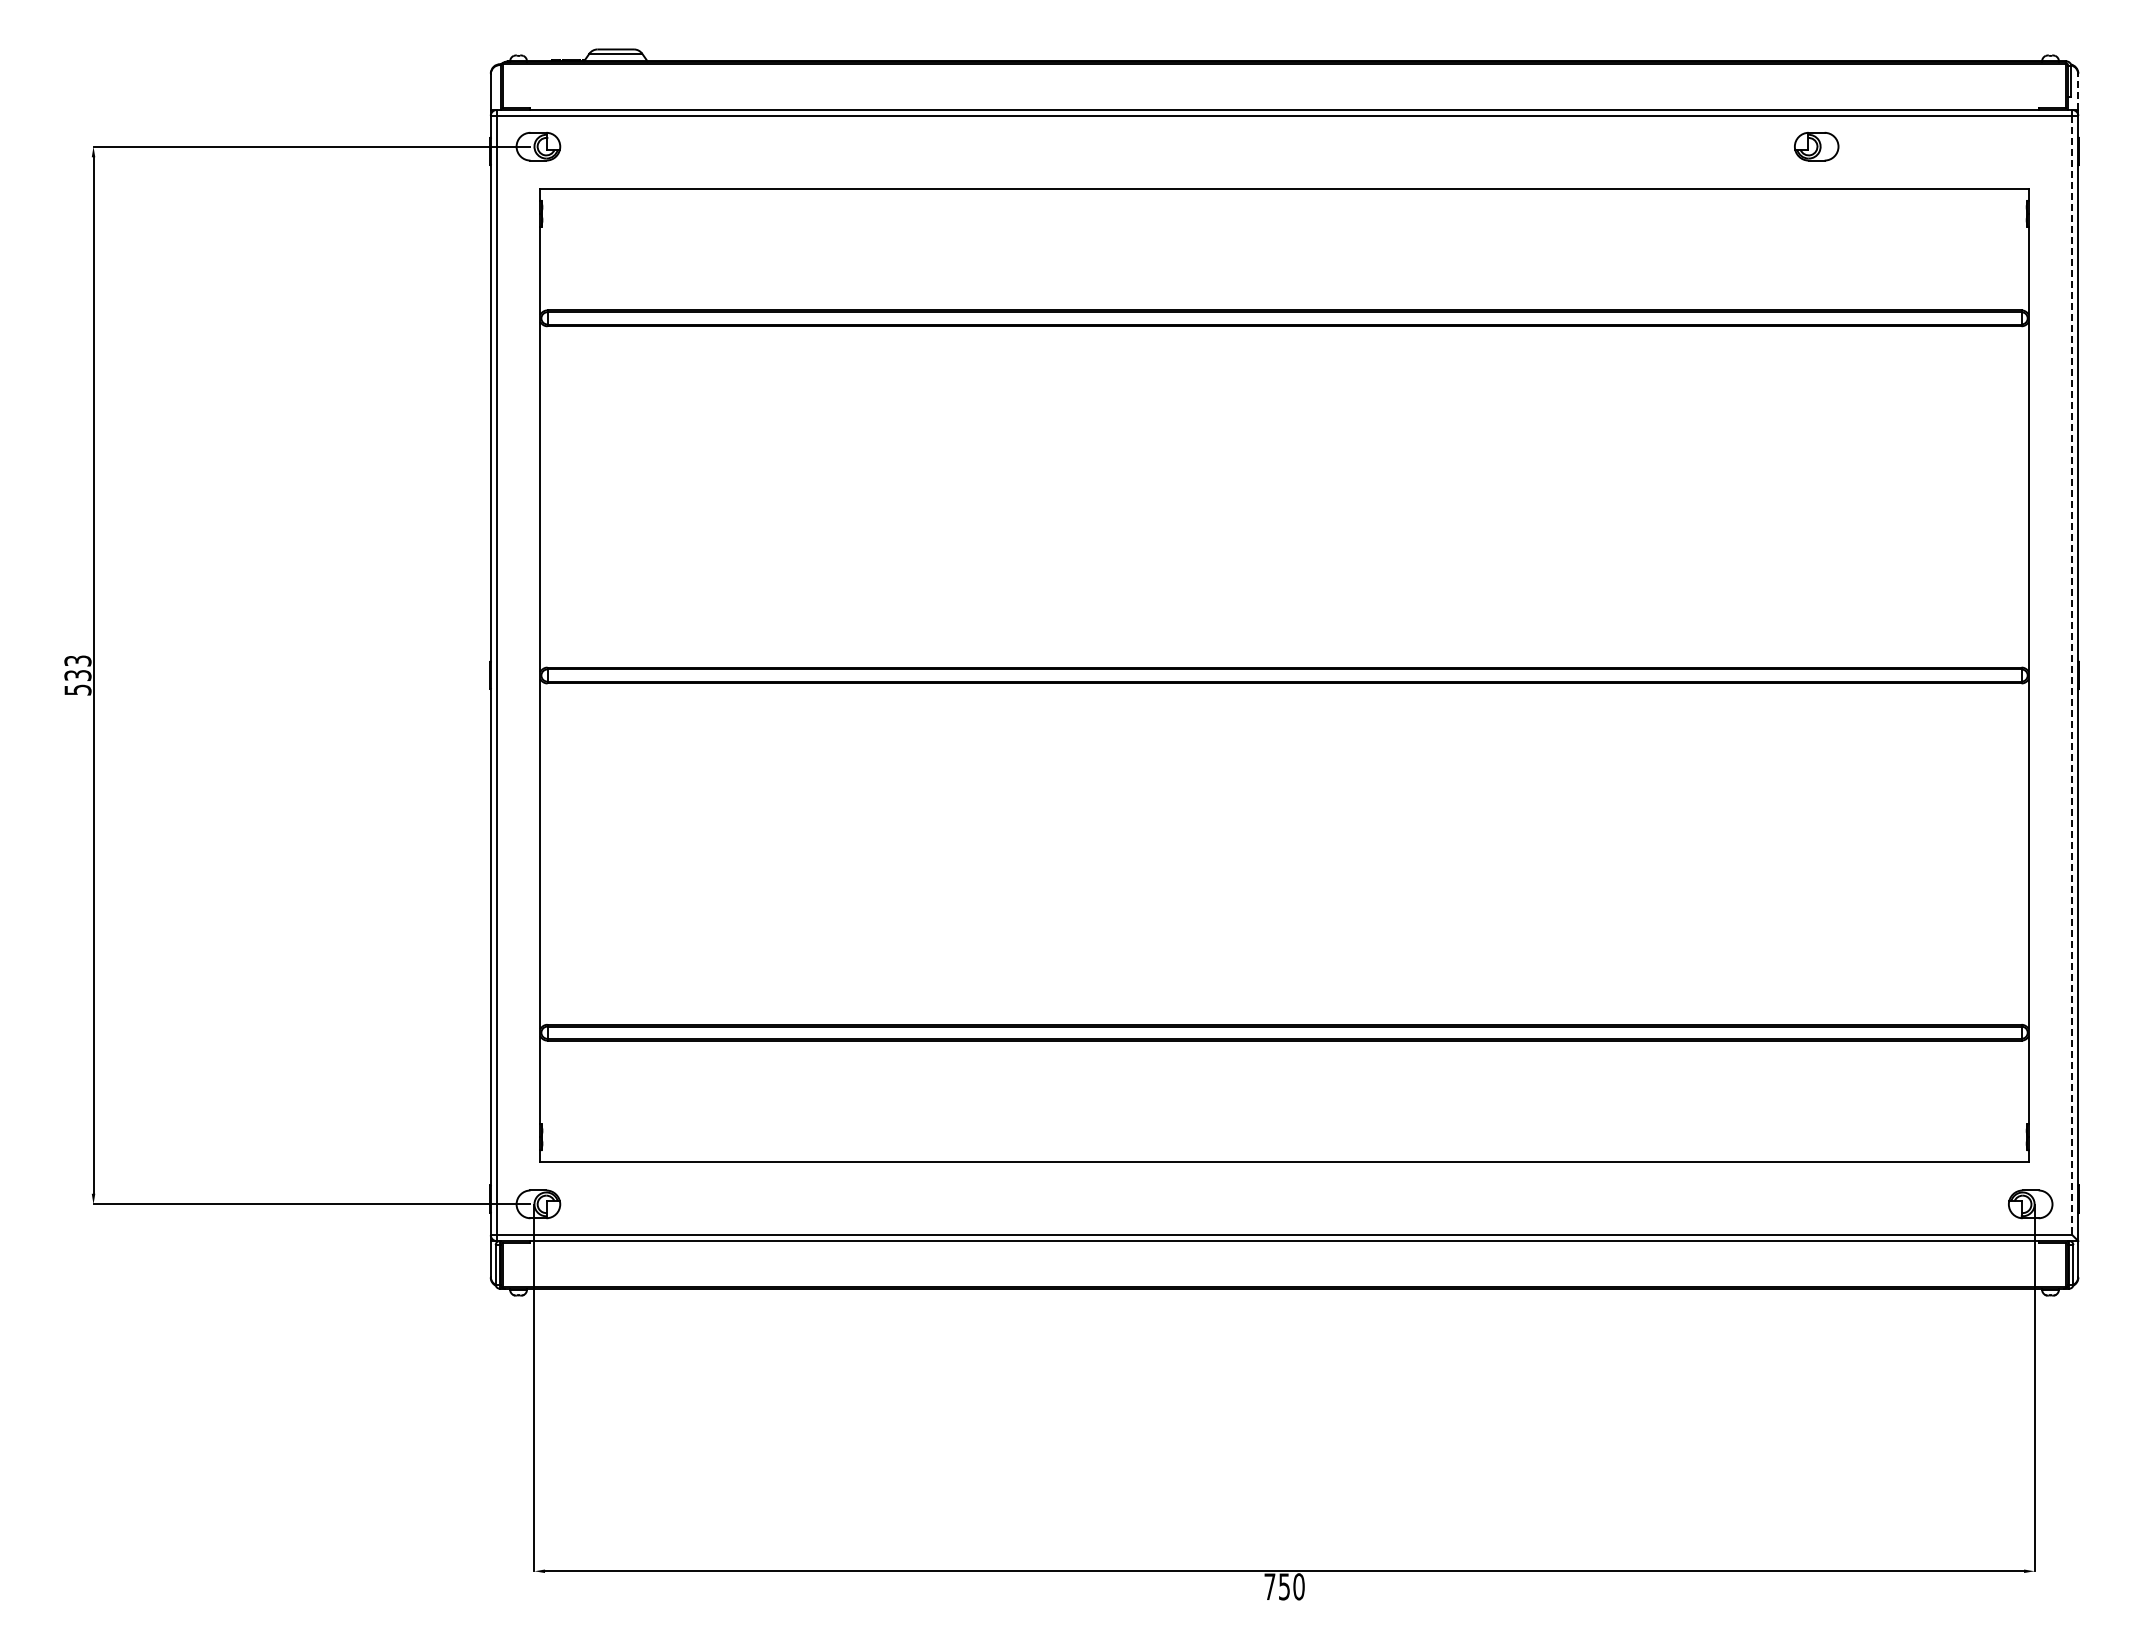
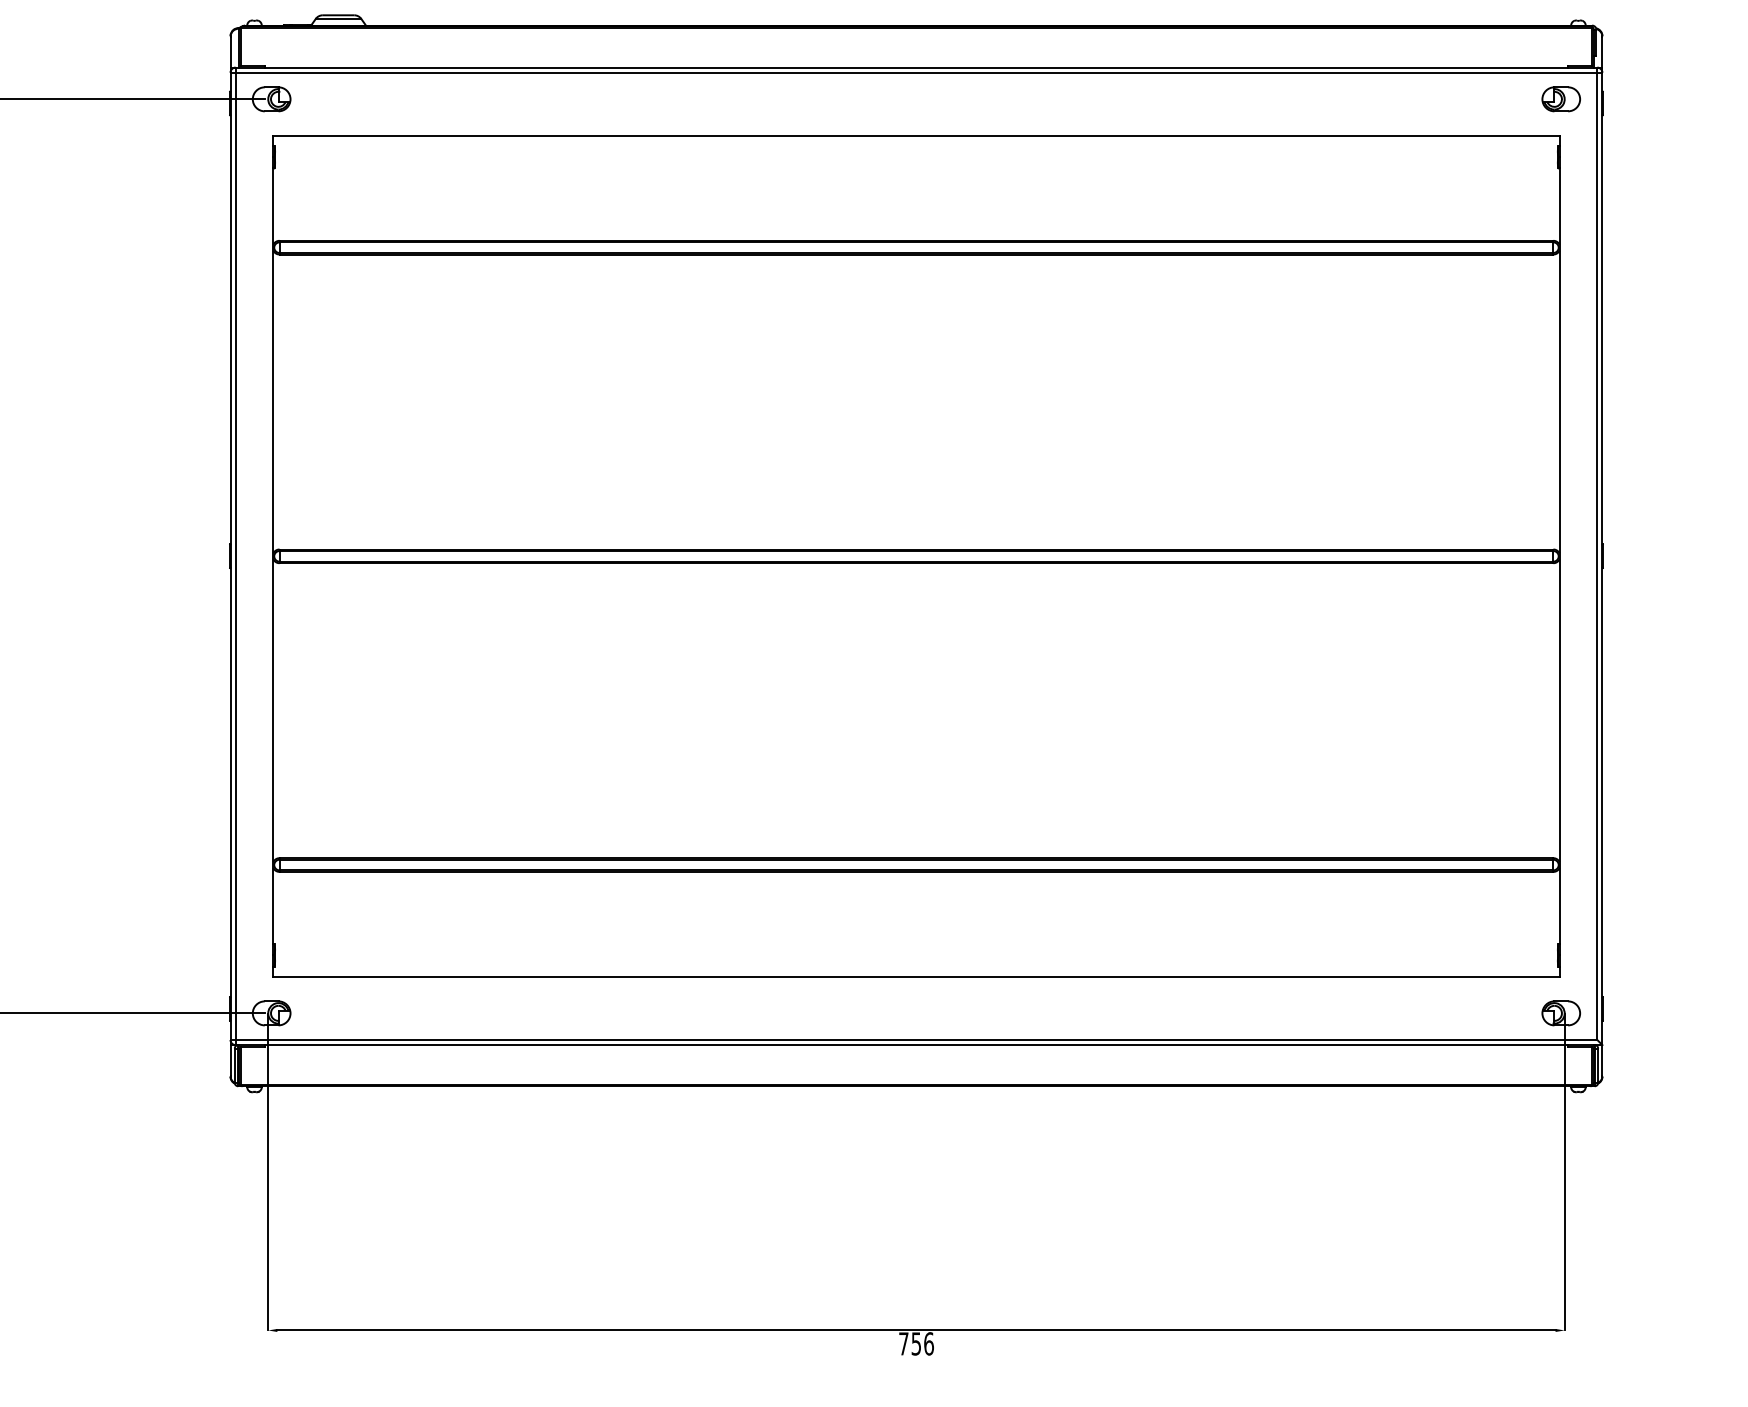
line: (2078, 92) -> (1602, 52), dashed -> solid
part: (1816, 146) -> (1561, 99), moved
line: (2072, 675) -> (1597, 556), dashed -> solid
text: (1298, 1586) -> (928, 1343), 750 -> 756

